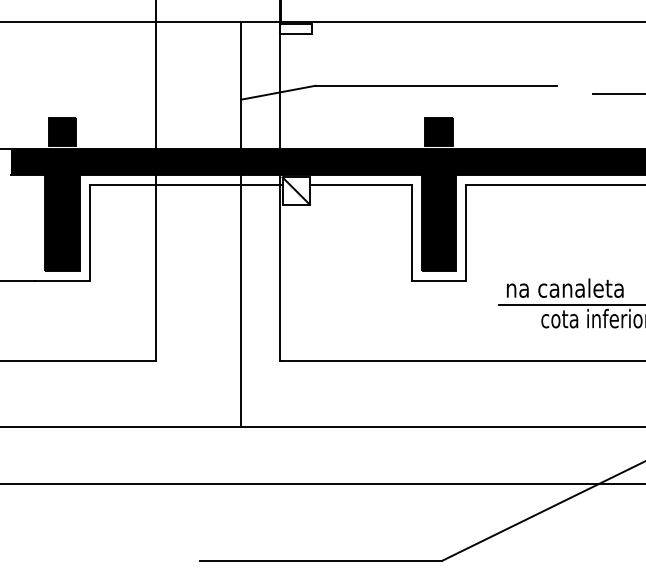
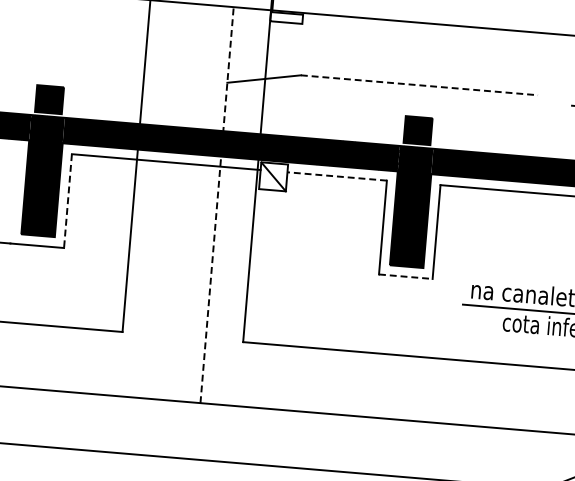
line: (436, 85) -> (419, 84), solid -> dashed
line: (360, 185) -> (336, 176), solid -> dashed
line: (241, 224) -> (217, 205), solid -> dashed
line: (89, 233) -> (67, 201), solid -> dashed
line: (439, 281) -> (406, 277), solid -> dashed

